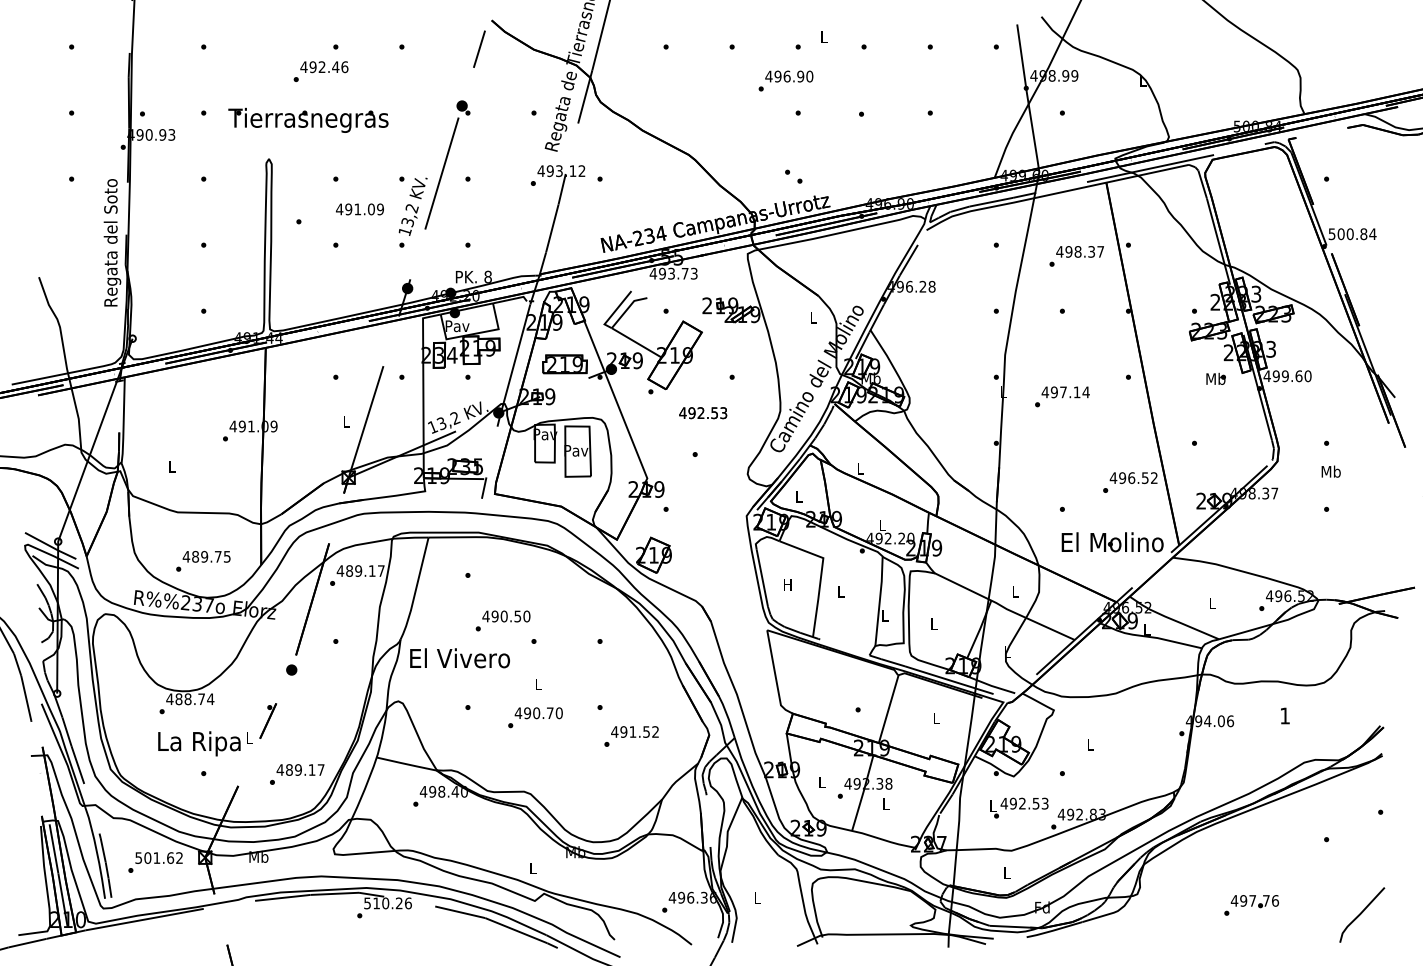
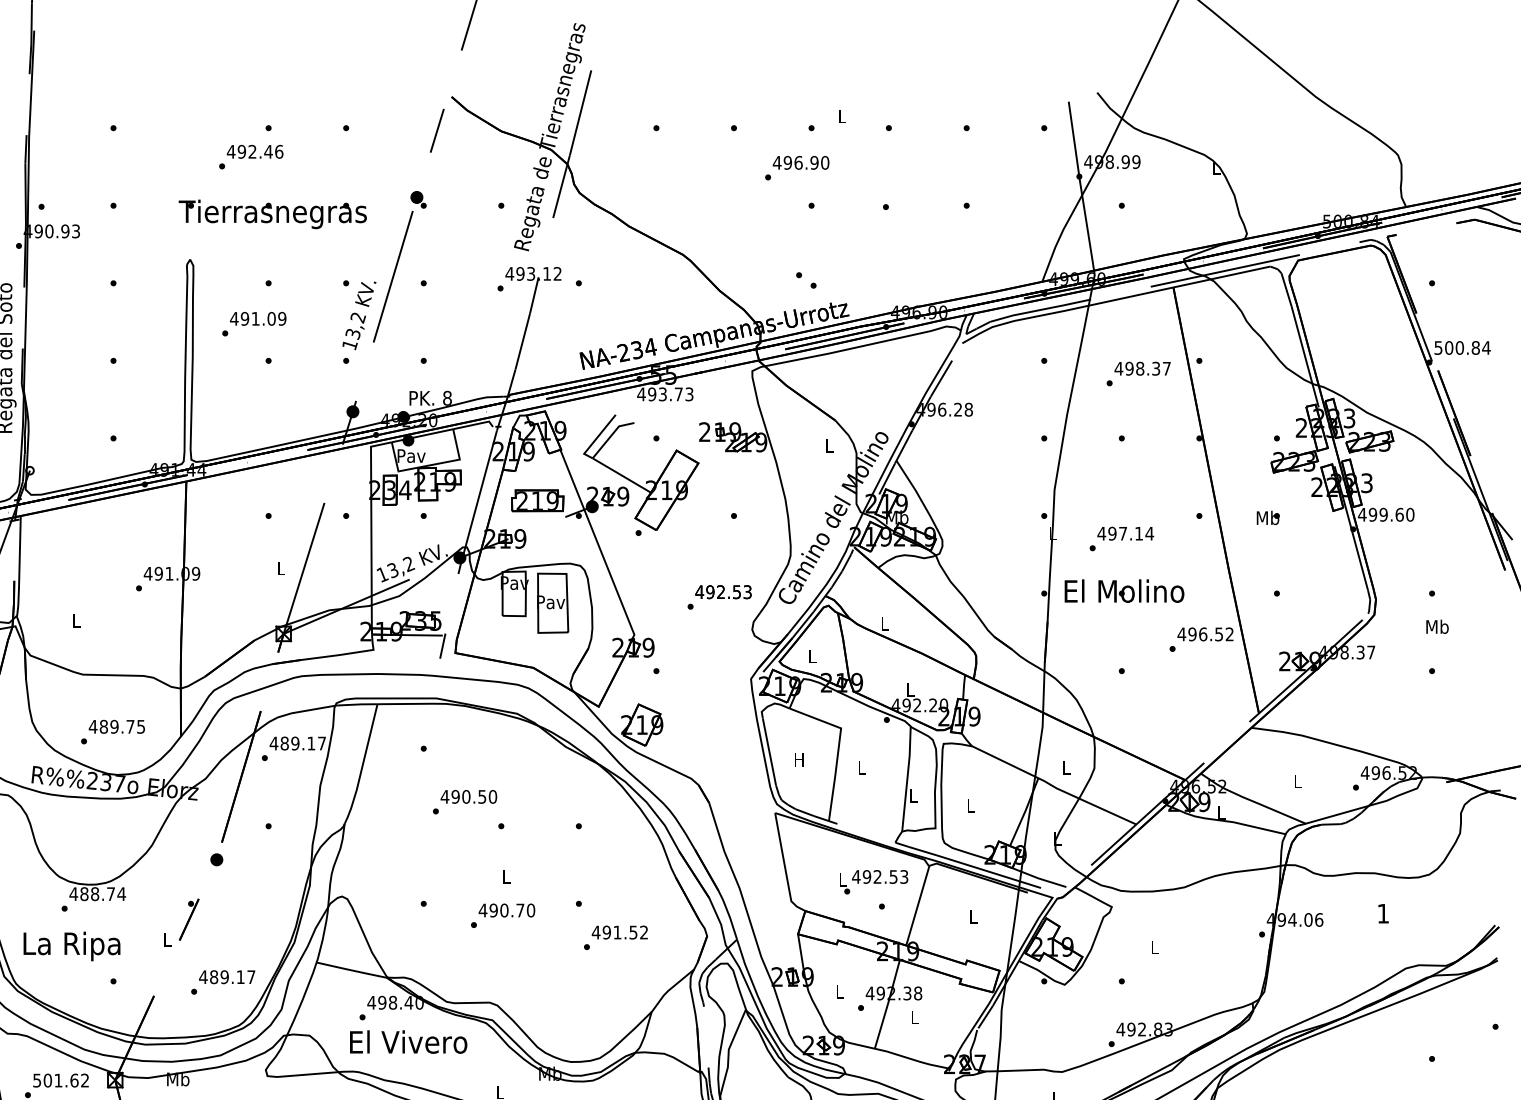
text: (308, 119) -> (272, 213), moved
text: (359, 209) -> (257, 318), moved
text: (1215, 378) -> (1267, 517), moved
text: (703, 413) -> (723, 592), moved
text: (1112, 542) -> (1124, 591), moved
text: (459, 658) -> (407, 1042), moved
text: (199, 743) -> (72, 946), moved
text: (1019, 807) -> (874, 881), moved

